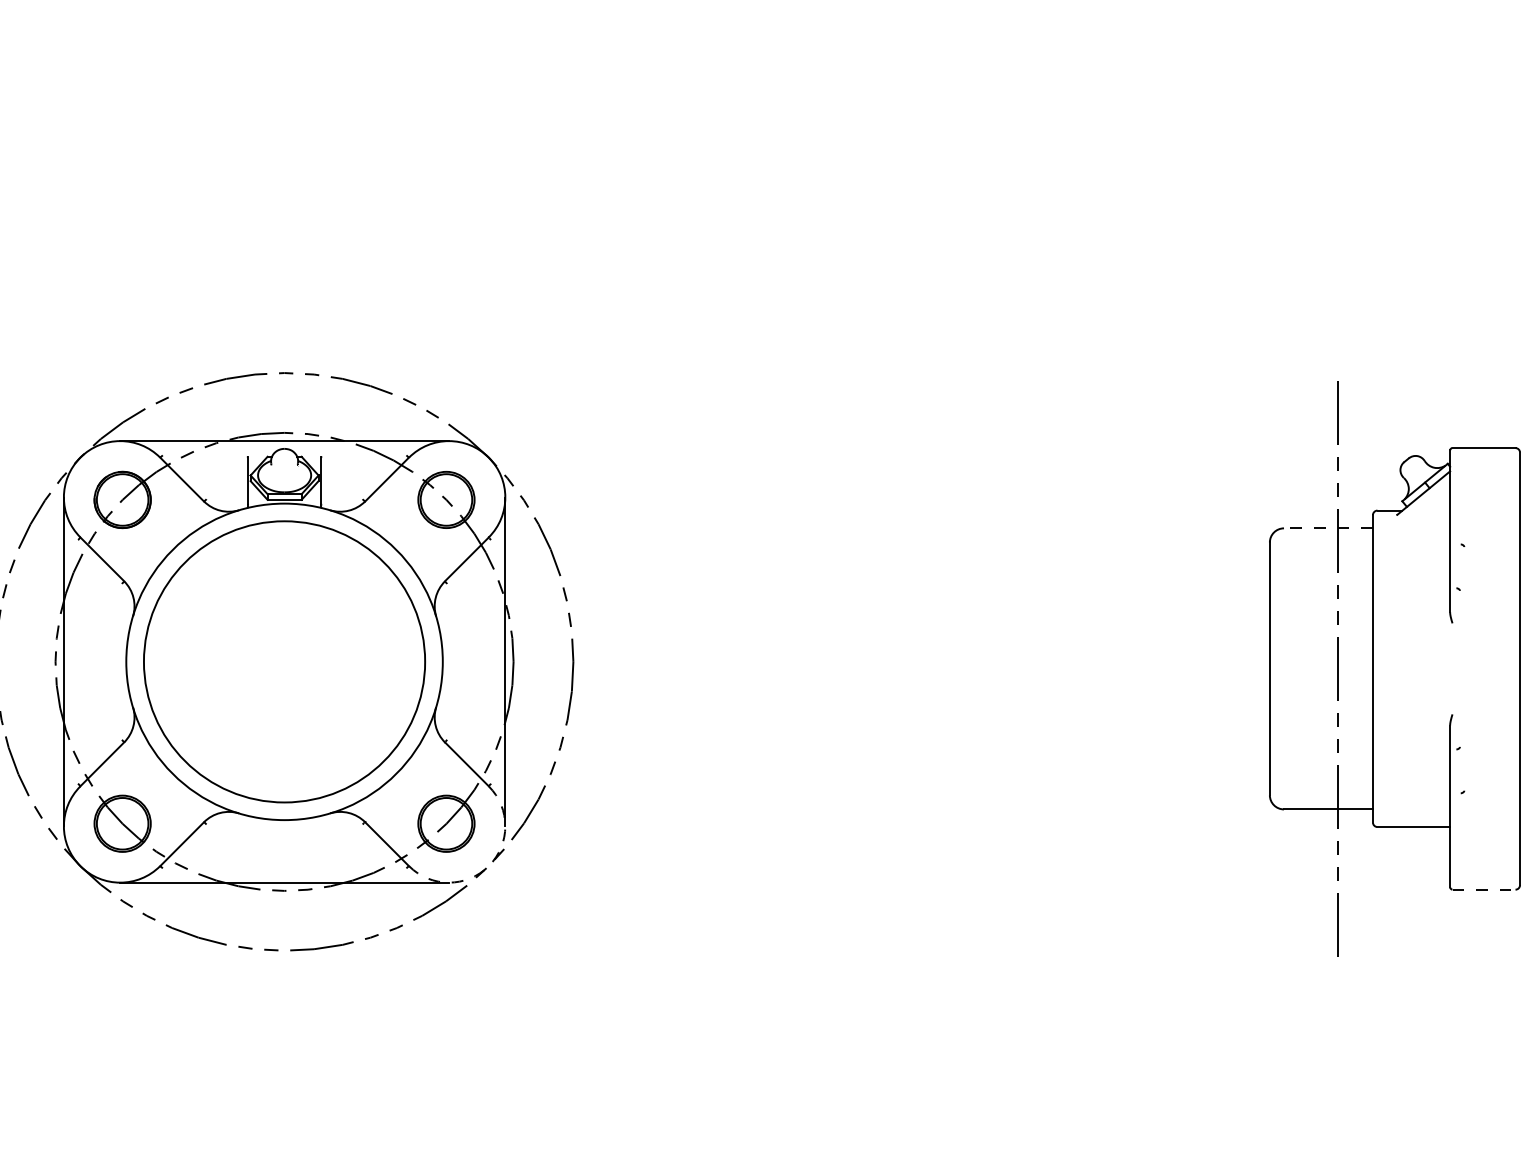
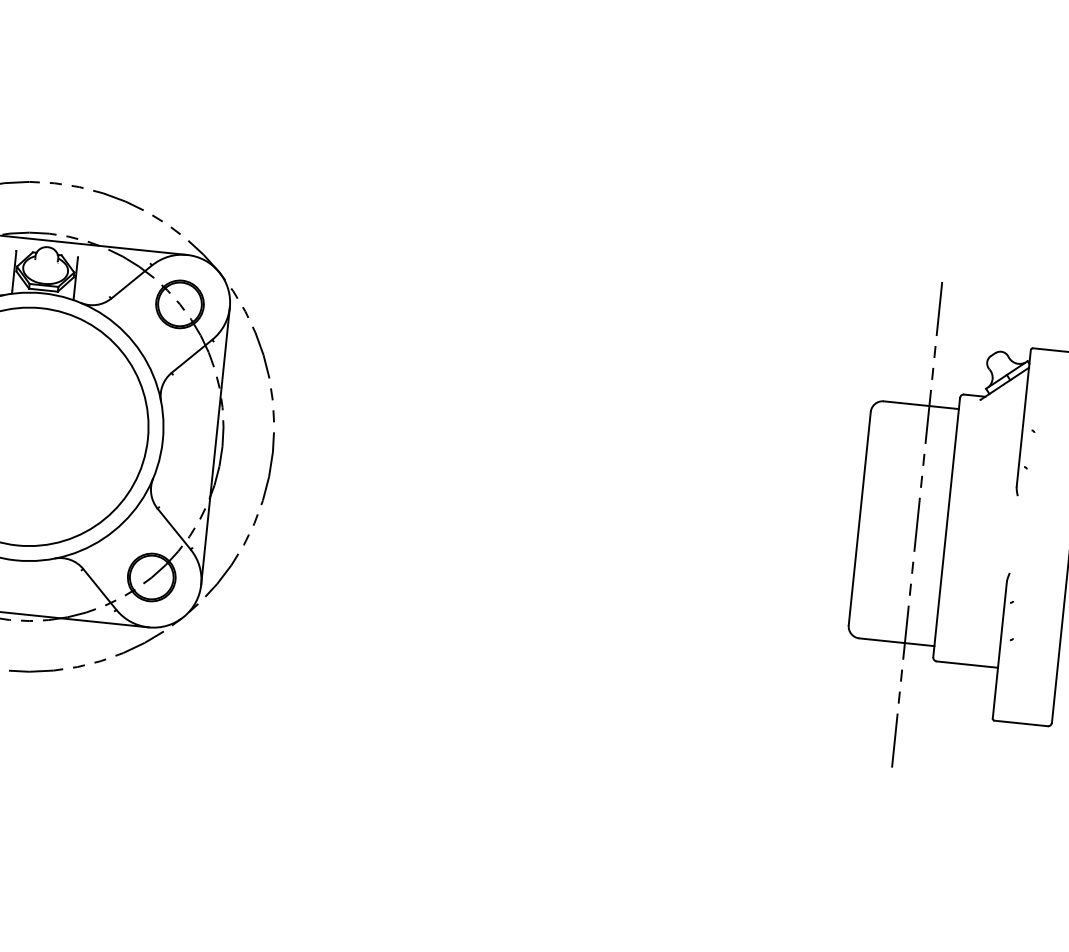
line: (1327, 528) -> (920, 405), dashed -> solid
arc: (488, 866) -> (183, 617), dashed -> solid
line: (1484, 889) -> (1021, 723), dashed -> solid

